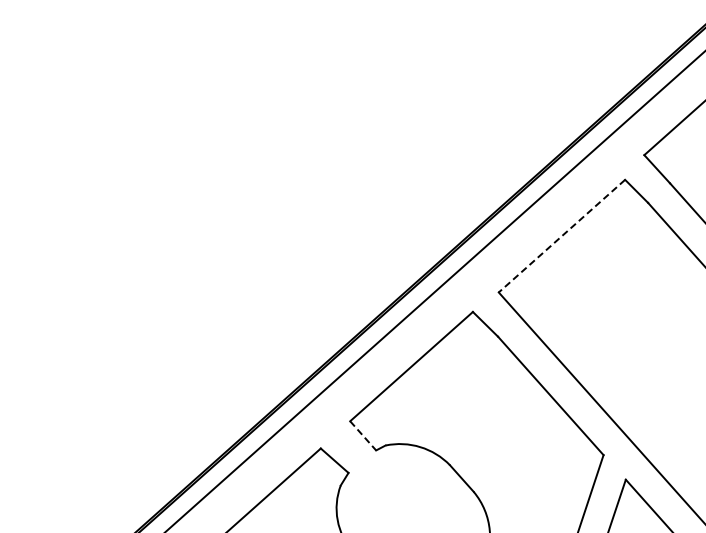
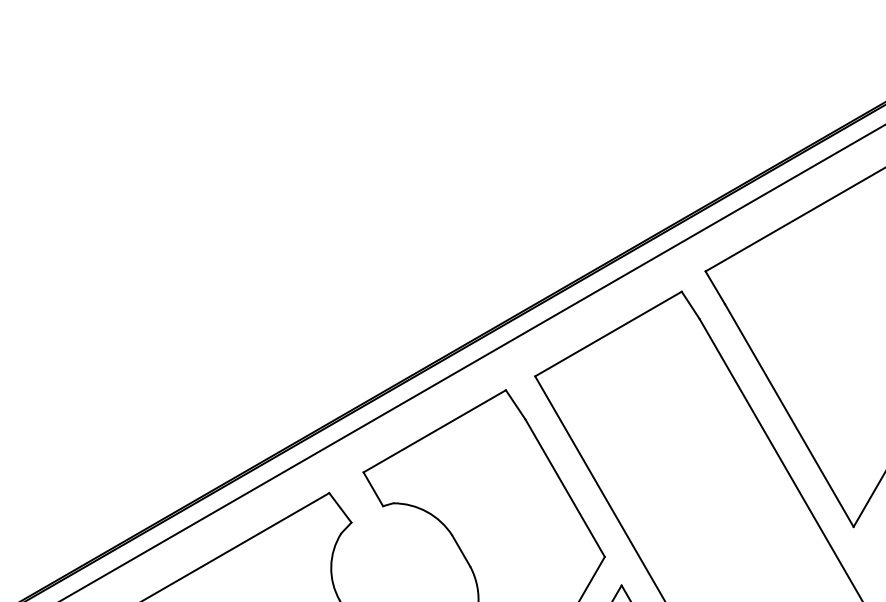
line: (562, 236) -> (608, 334), dashed -> solid
line: (363, 436) -> (373, 489), dashed -> solid

